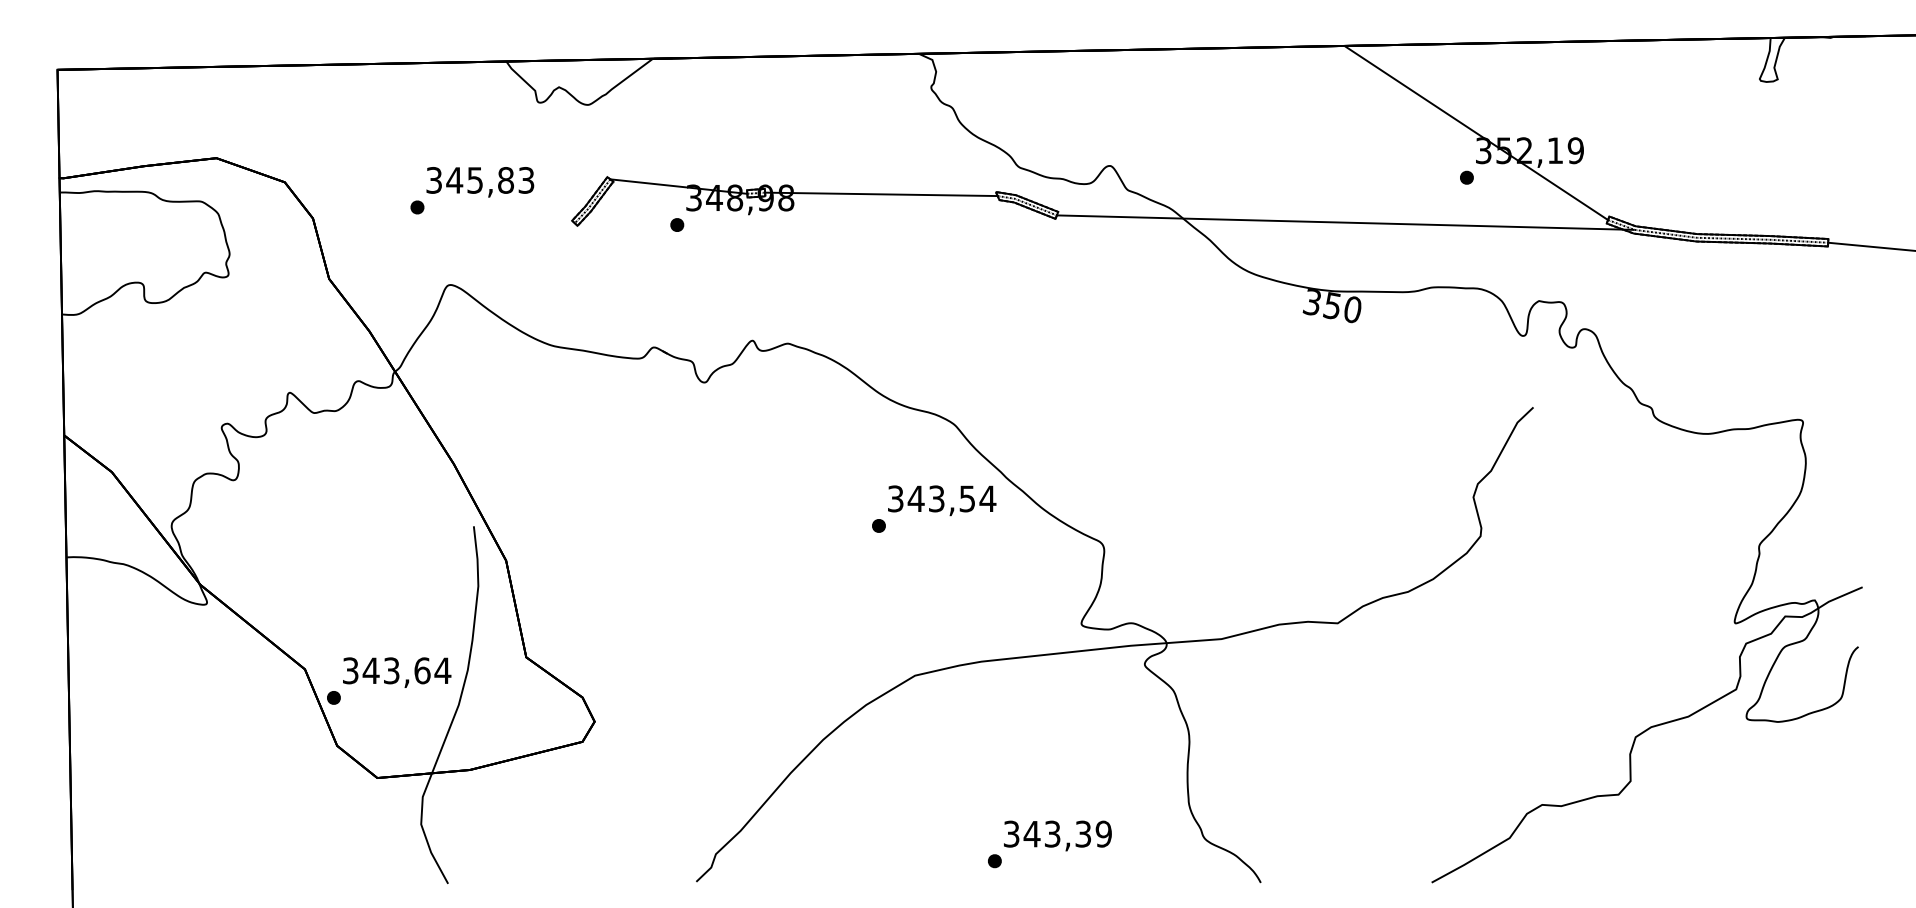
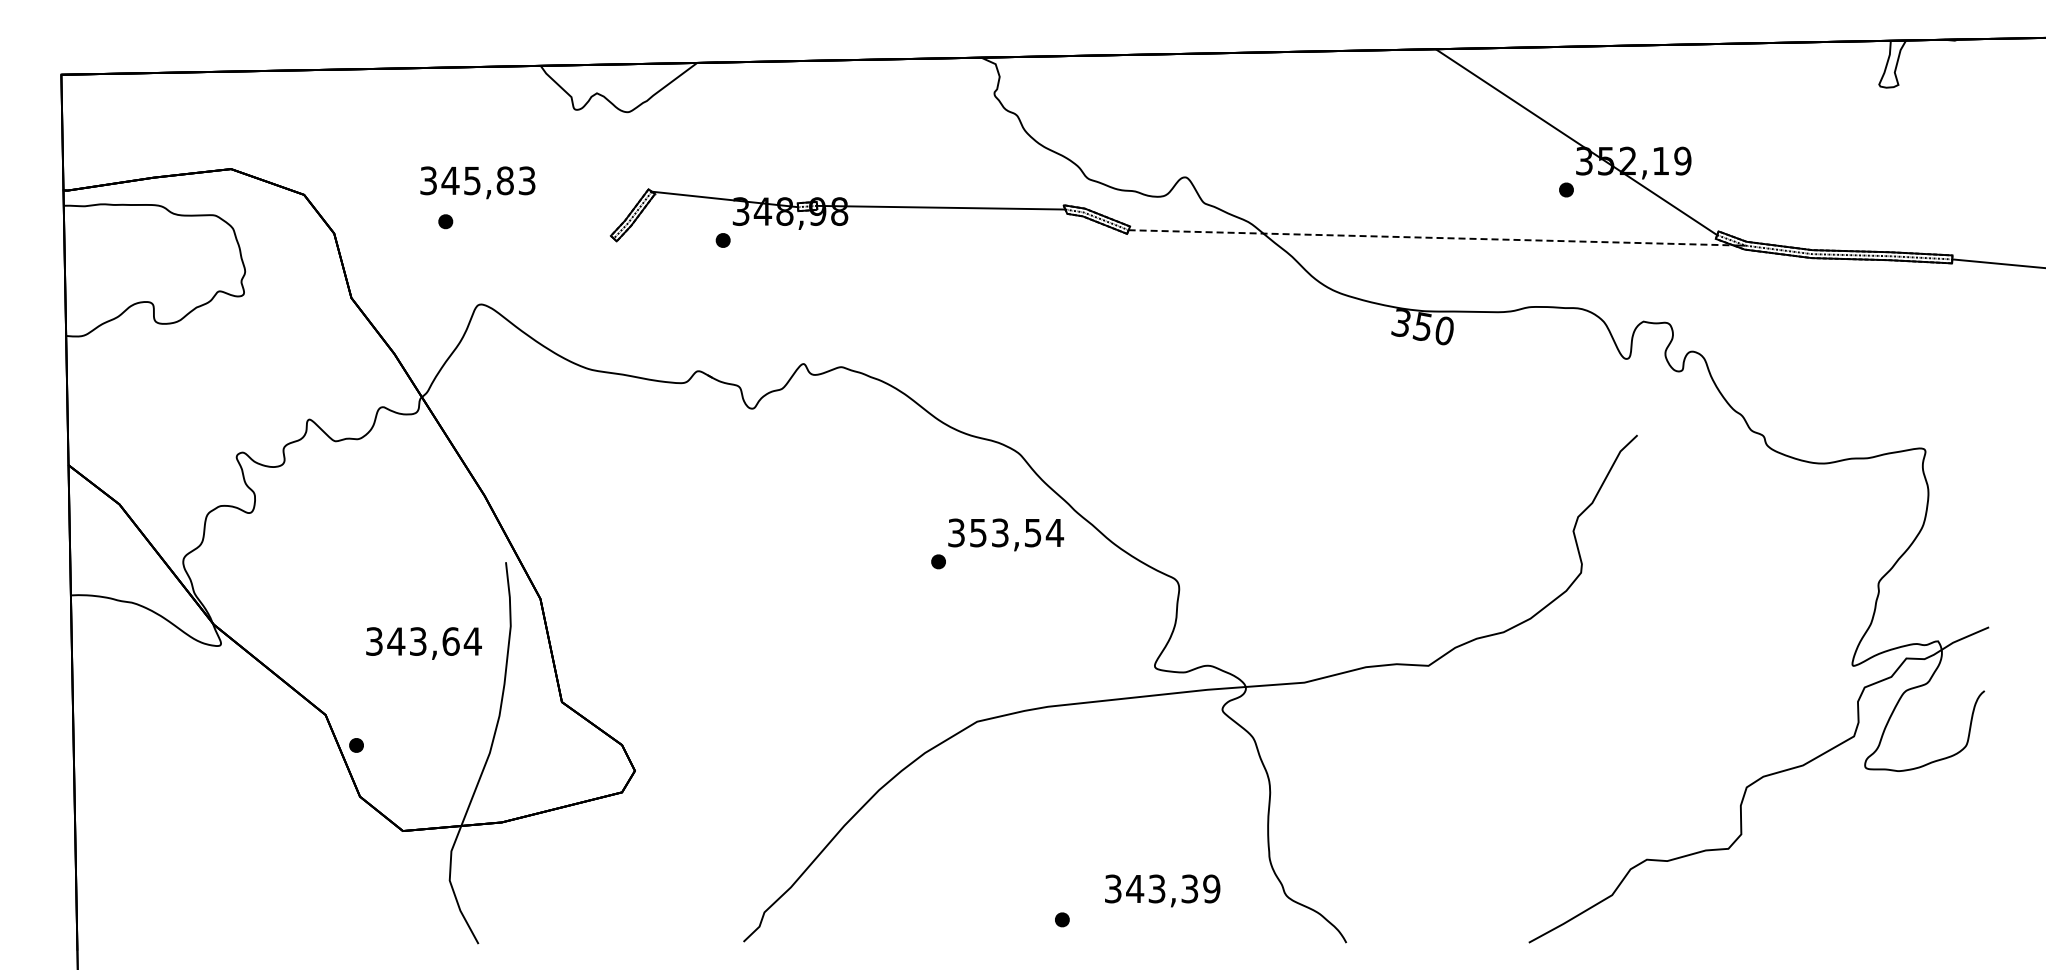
text: (479, 181) -> (477, 182), moved
line: (1340, 222) -> (1431, 237), solid -> dashed
text: (916, 499) -> (978, 533), 343,54 -> 353,54
text: (396, 672) -> (423, 643), moved
text: (1057, 835) -> (1162, 890), moved

